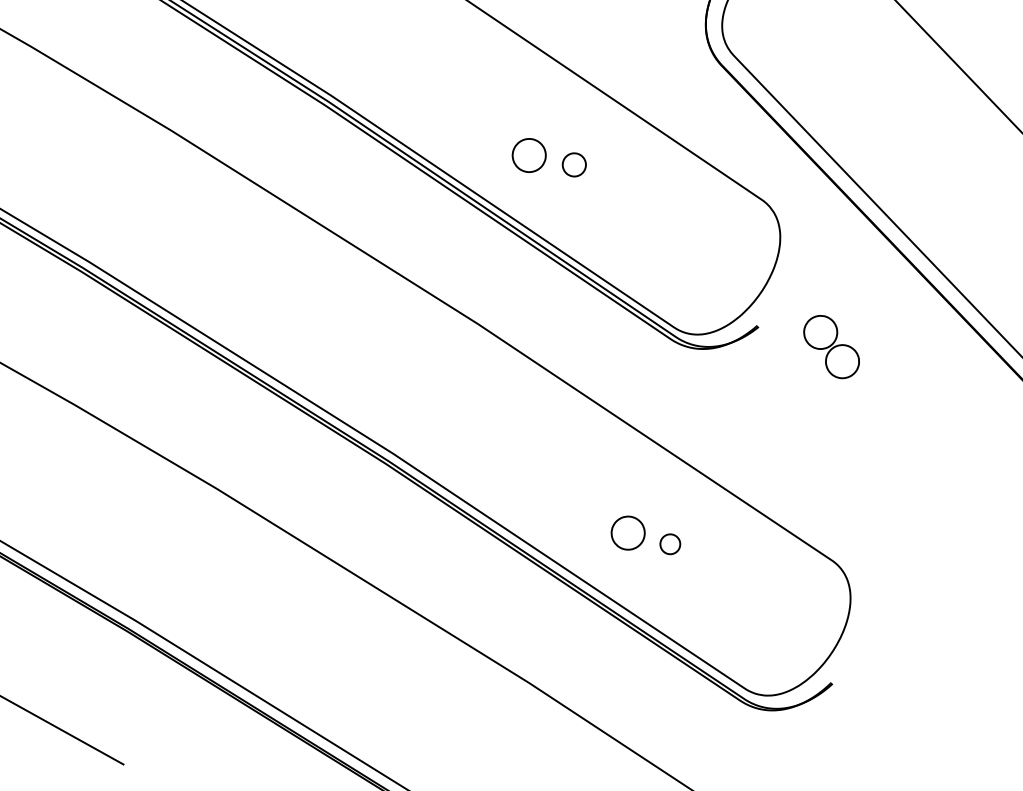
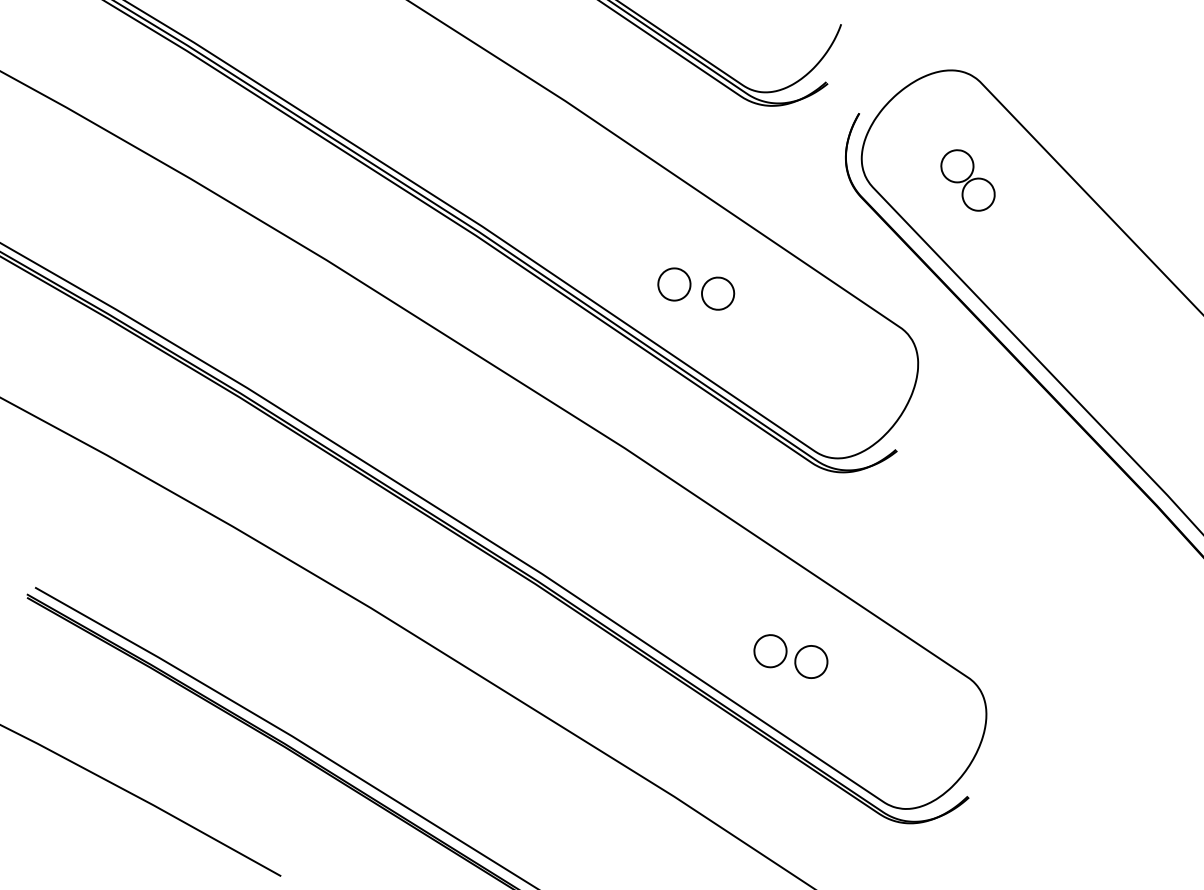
part: (574, 164) -> (718, 293), size x1.43
part: (831, 347) -> (967, 180), moved
part: (670, 543) -> (811, 661), size x1.67

